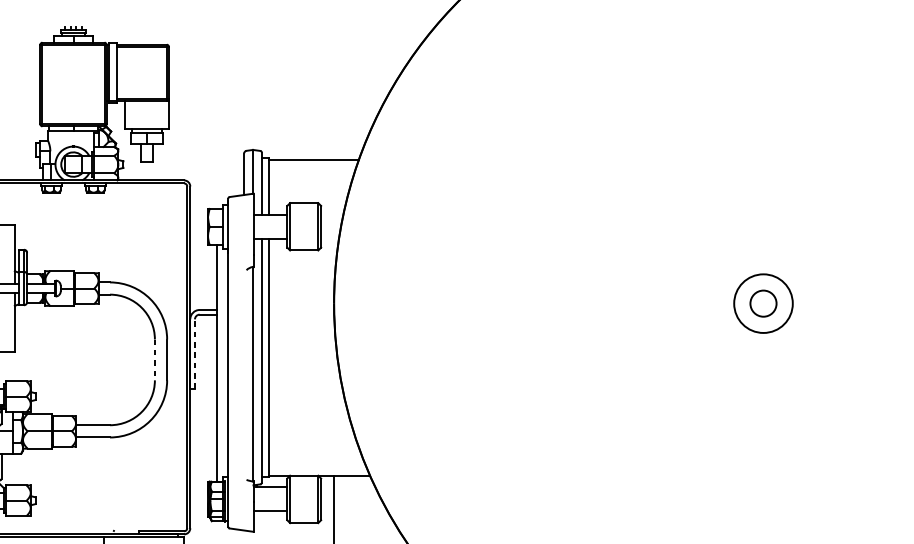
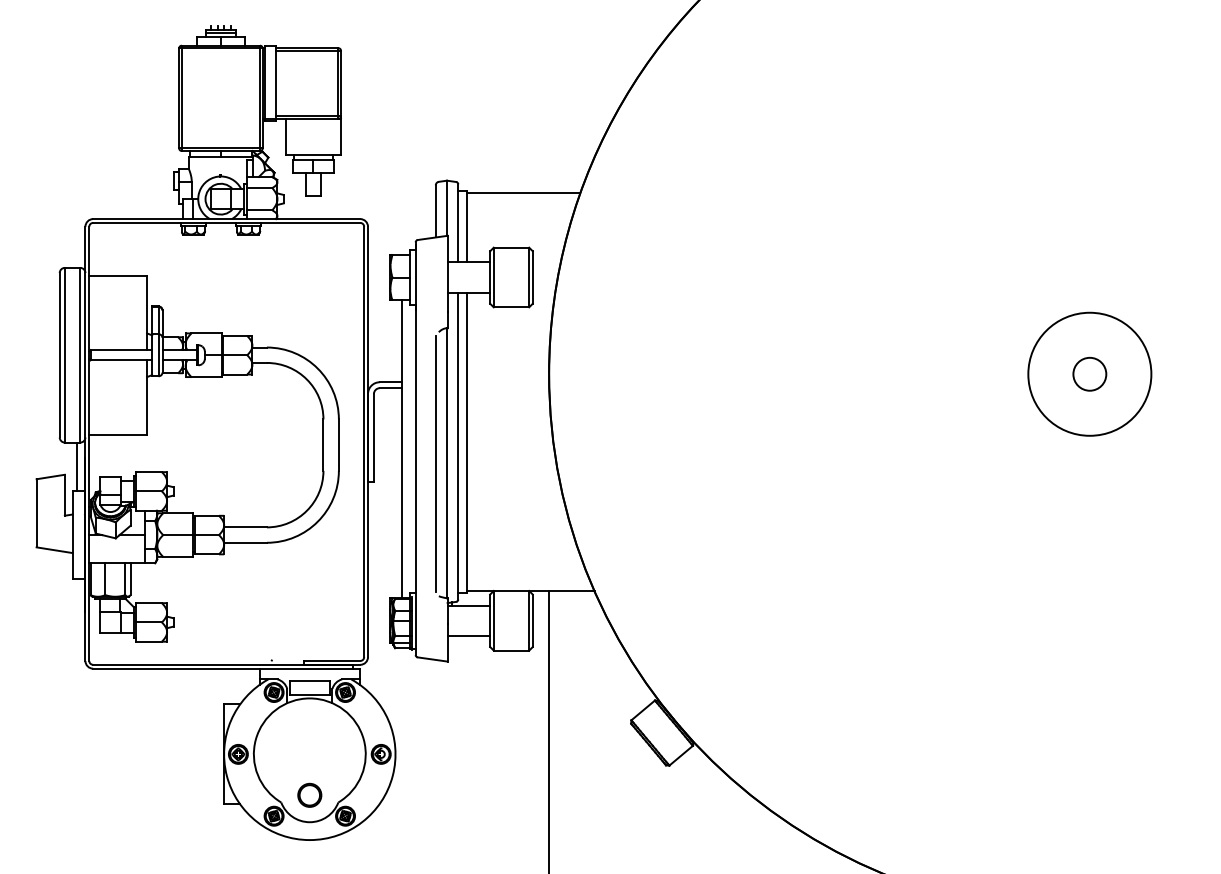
circle: (763, 303) -> (1089, 373), size x1.67
line: (194, 353) -> (373, 437), dashed -> solid
line: (154, 360) -> (323, 445), dashed -> solid
line: (243, 374) -> (435, 463), added

